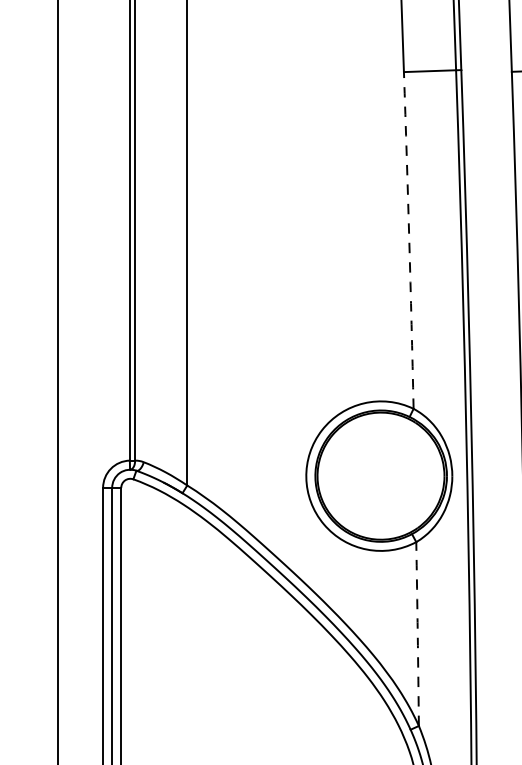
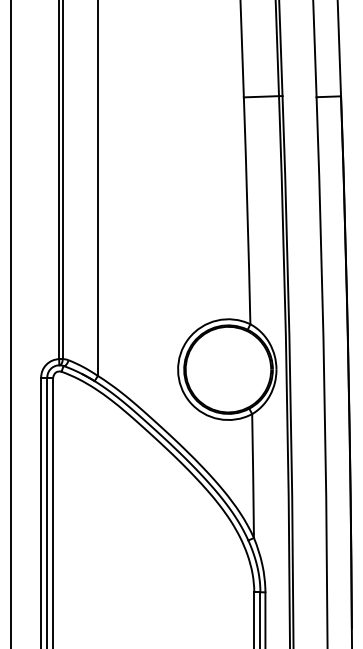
arc: (409, 239) -> (247, 210), dashed -> solid
arc: (418, 634) -> (253, 476), dashed -> solid

